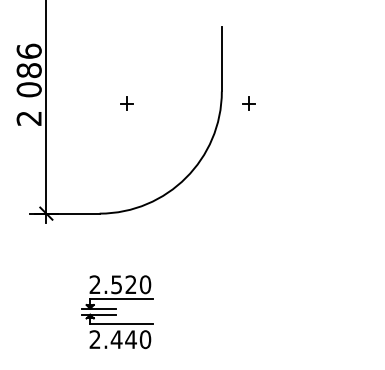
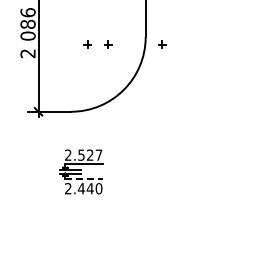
part: (160, 103) -> (108, 44), added
text: (144, 283) -> (98, 154), 2.520 -> 2.527
line: (121, 324) -> (84, 179), solid -> dashed

